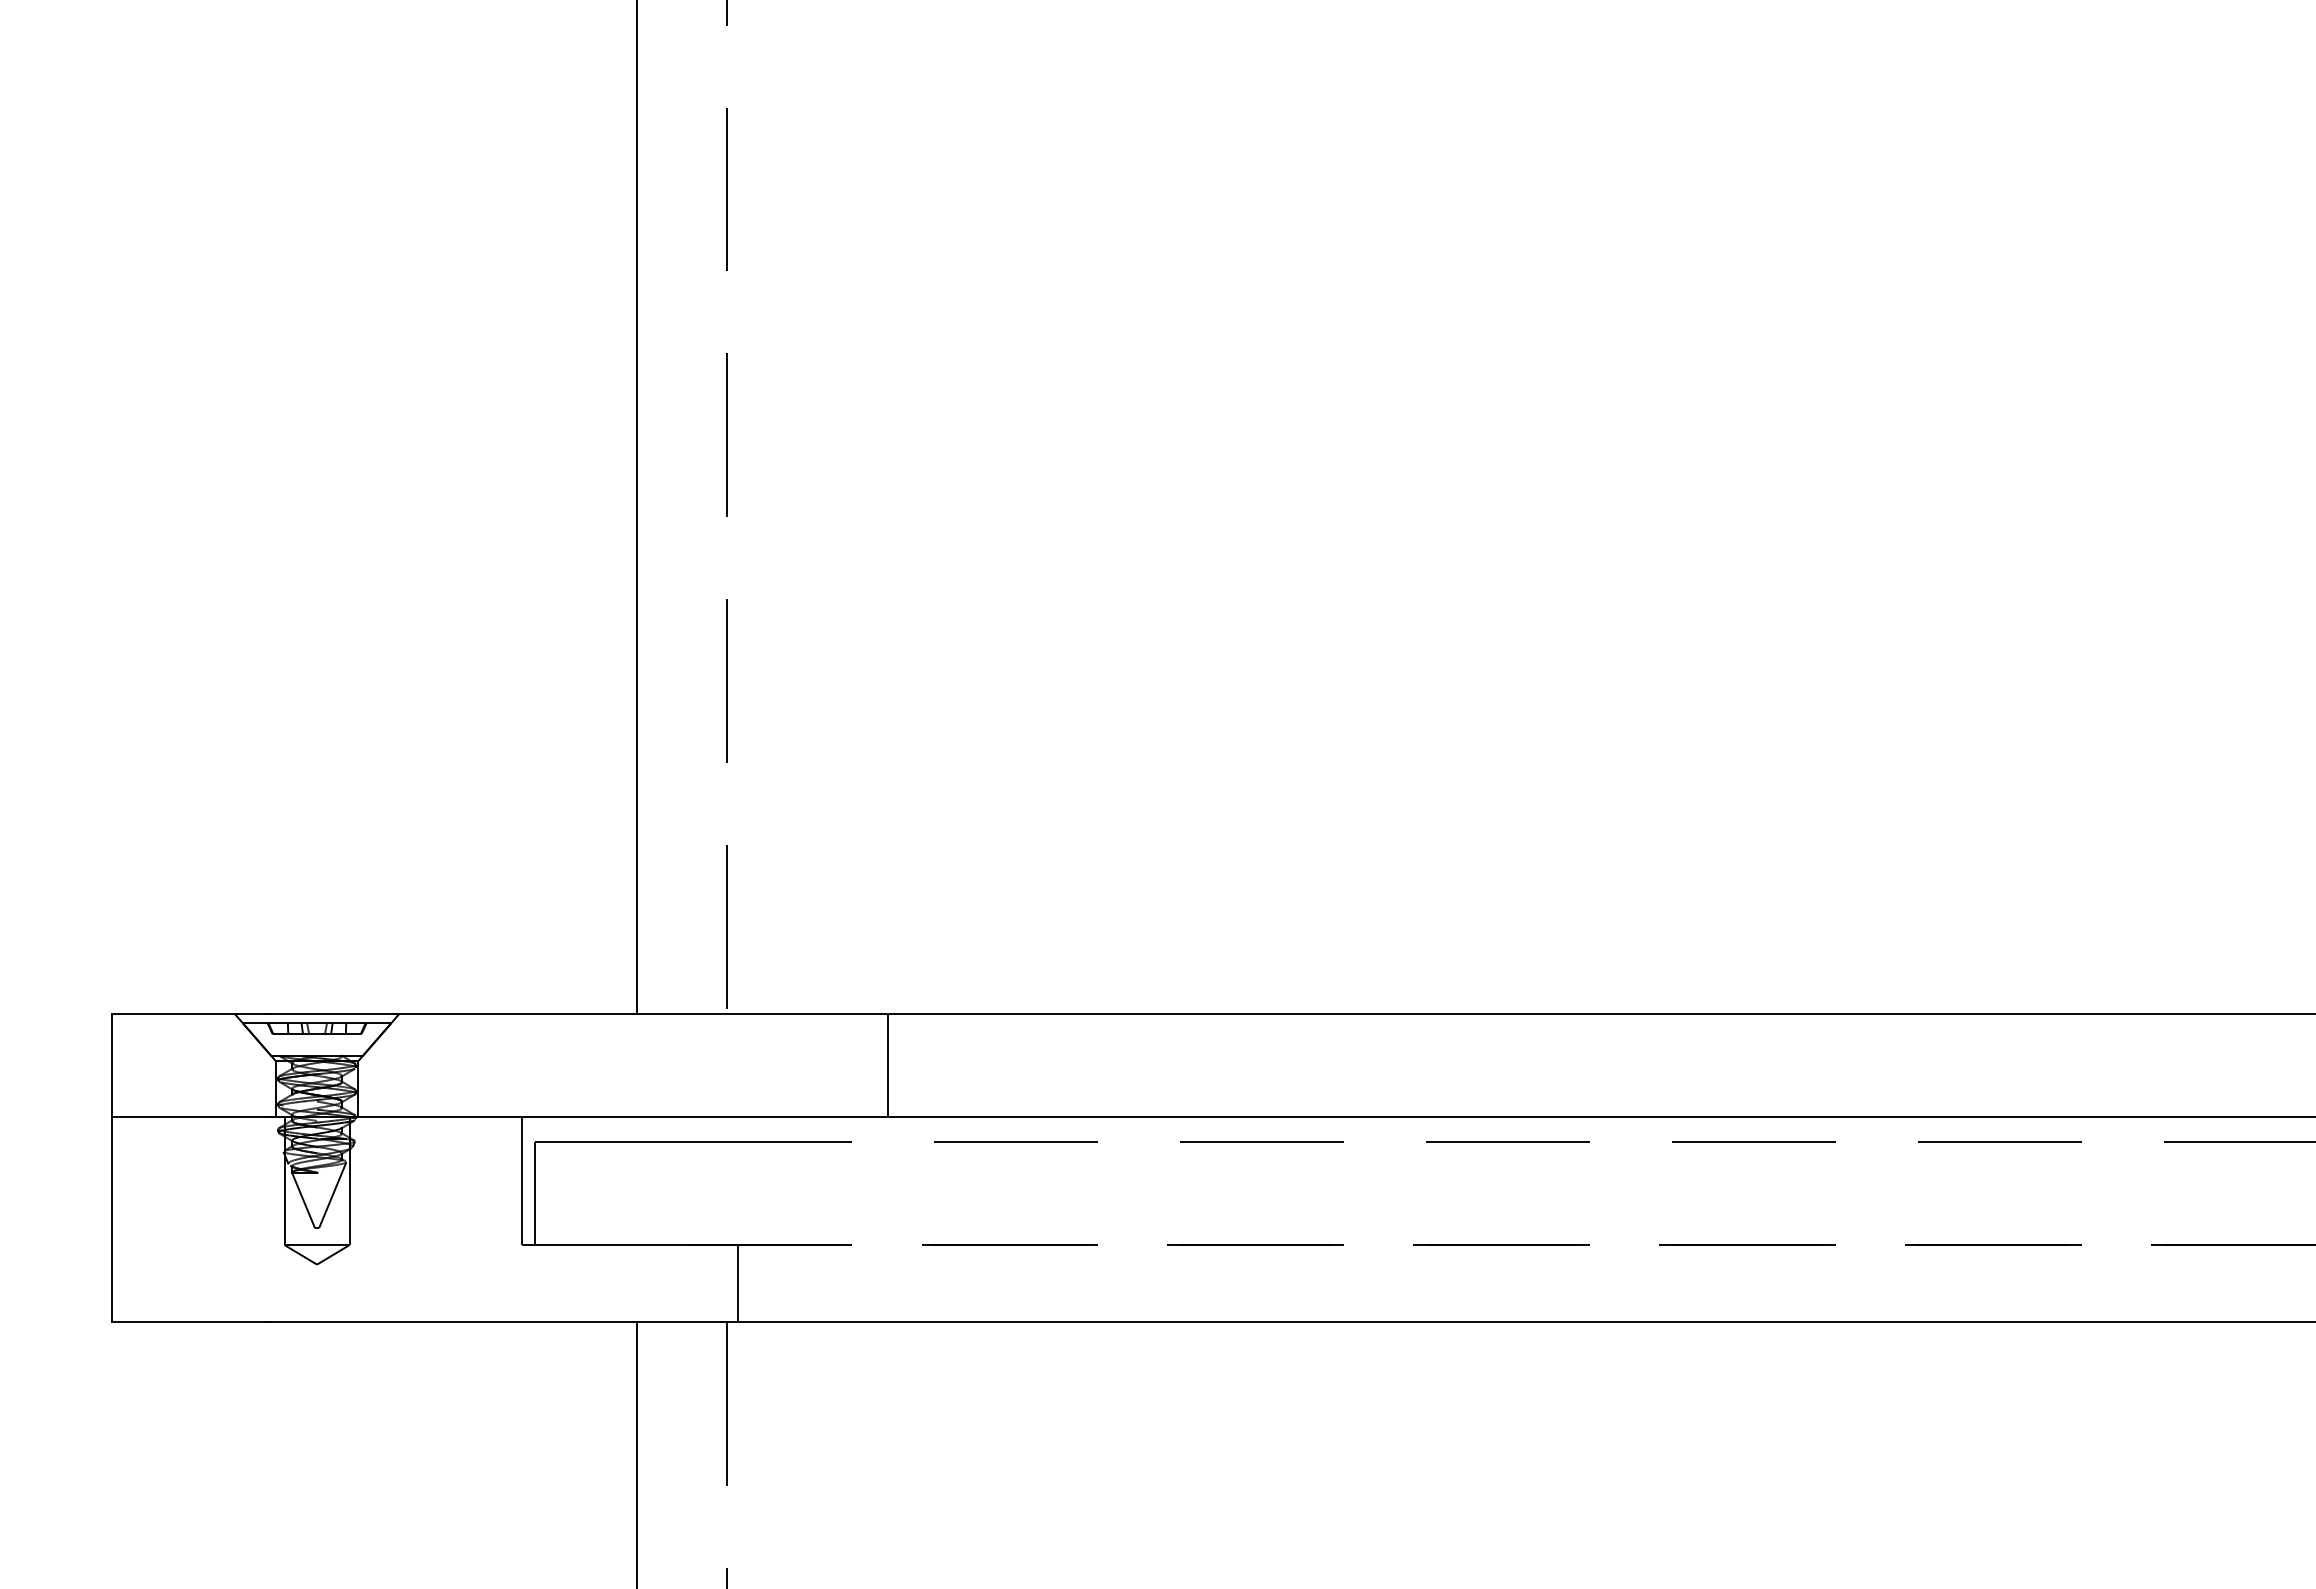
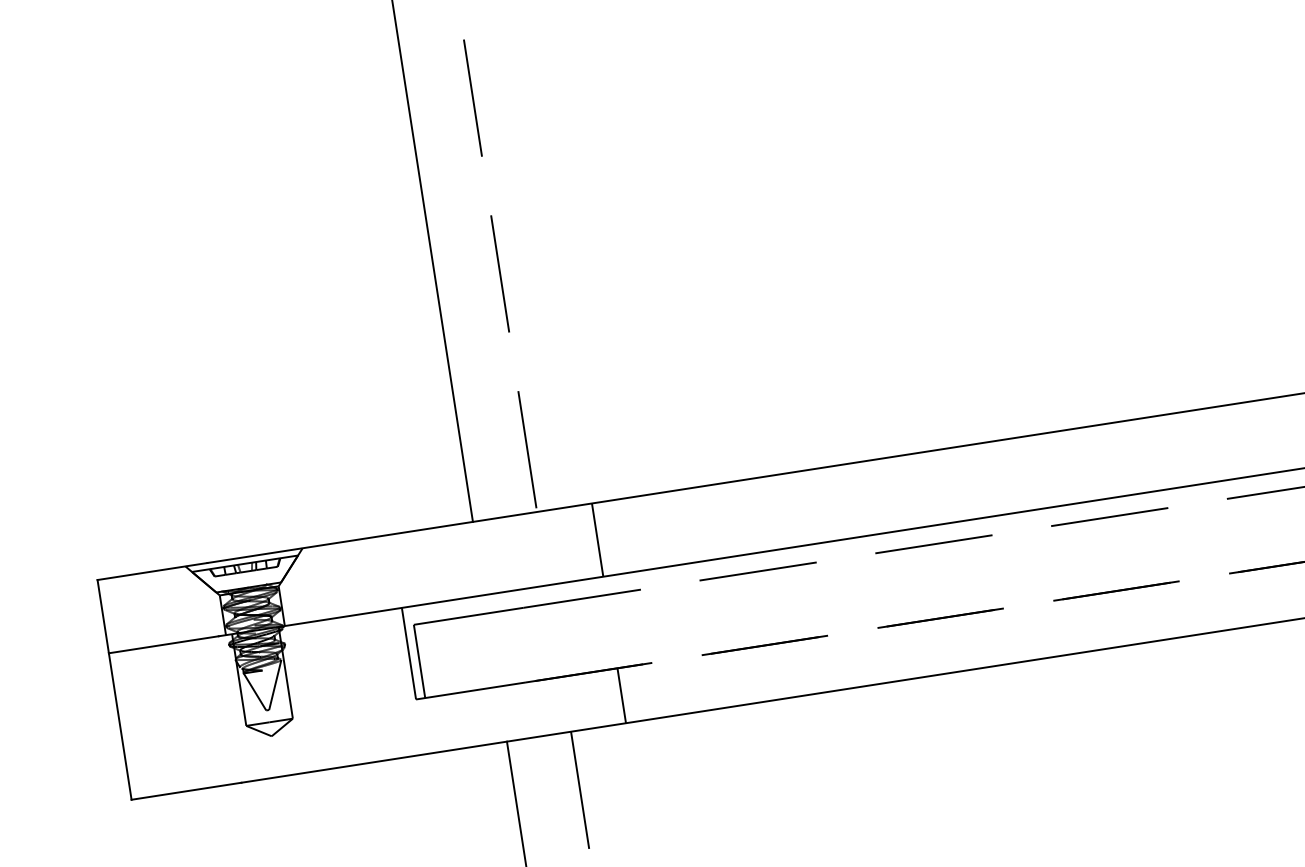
line: (887, 1065) -> (597, 540), moved
line: (737, 1282) -> (621, 695), moved

